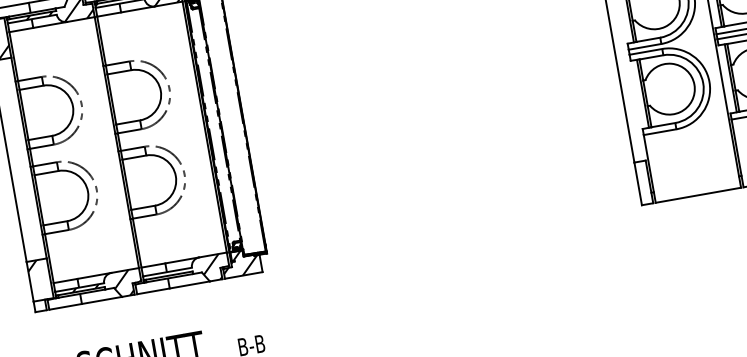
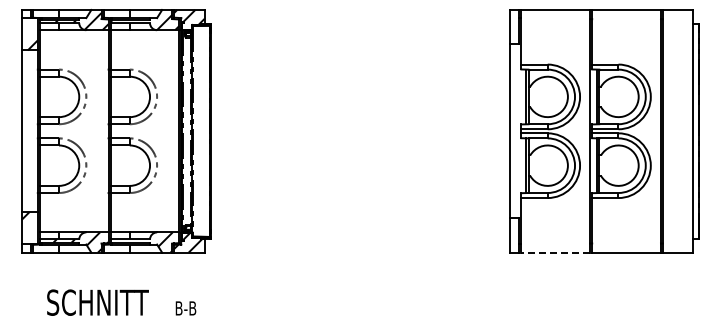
line: (698, 195) -> (555, 252), solid -> dashed

